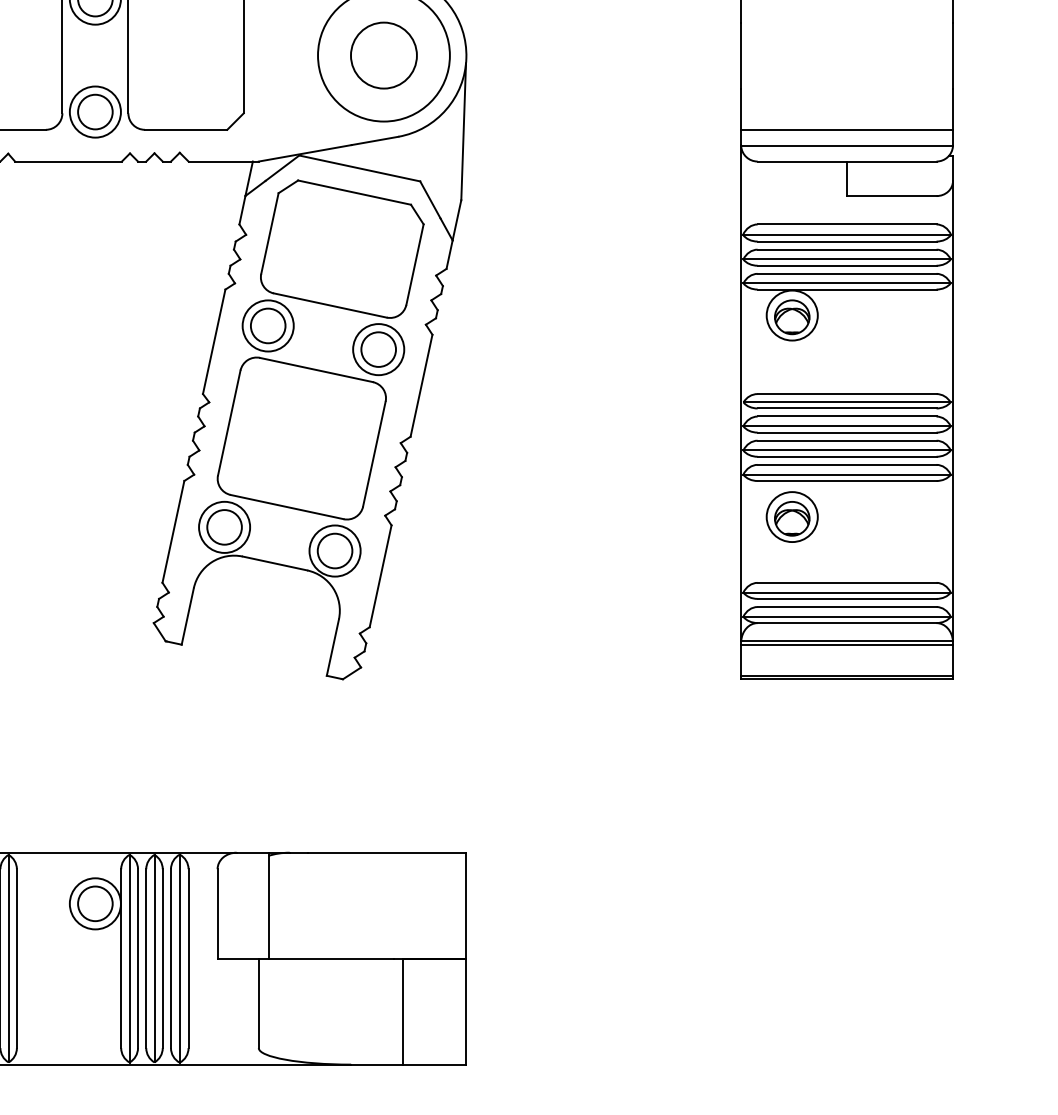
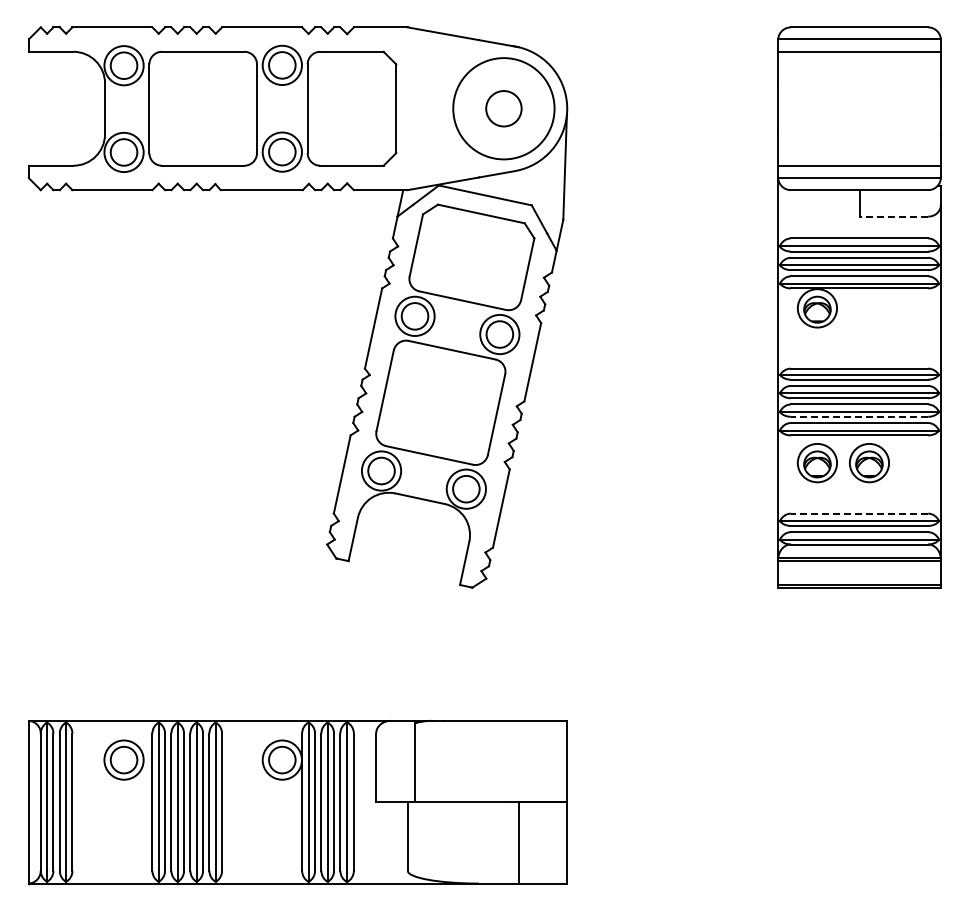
circle: (383, 55) -> (503, 108), size x0.7
line: (891, 195) -> (893, 216), solid -> dashed
line: (847, 456) -> (859, 416), solid -> dashed
part: (860, 517) -> (869, 463), added
line: (847, 582) -> (859, 513), solid -> dashed

